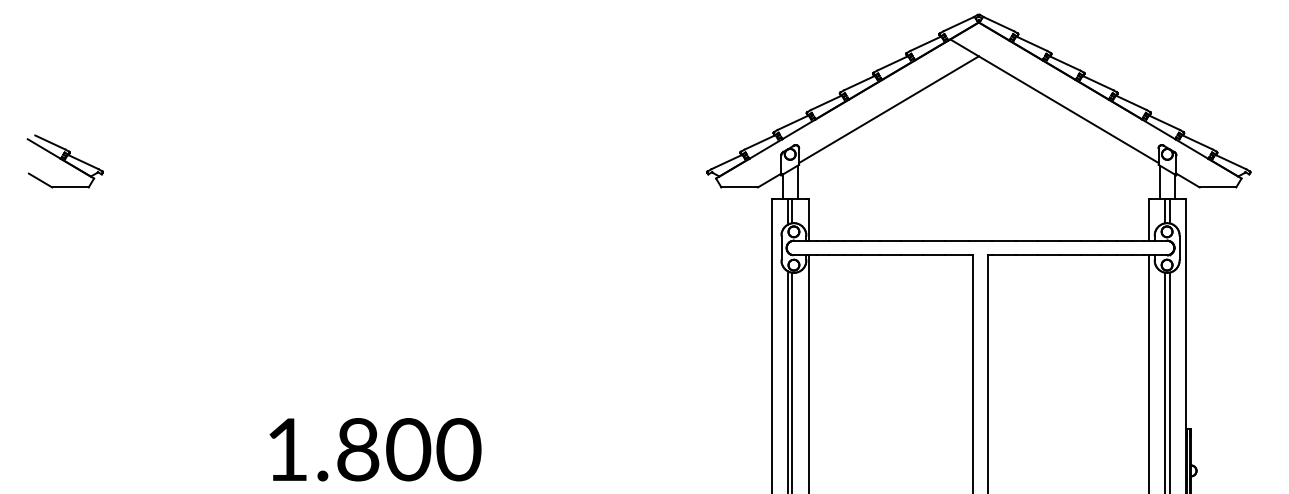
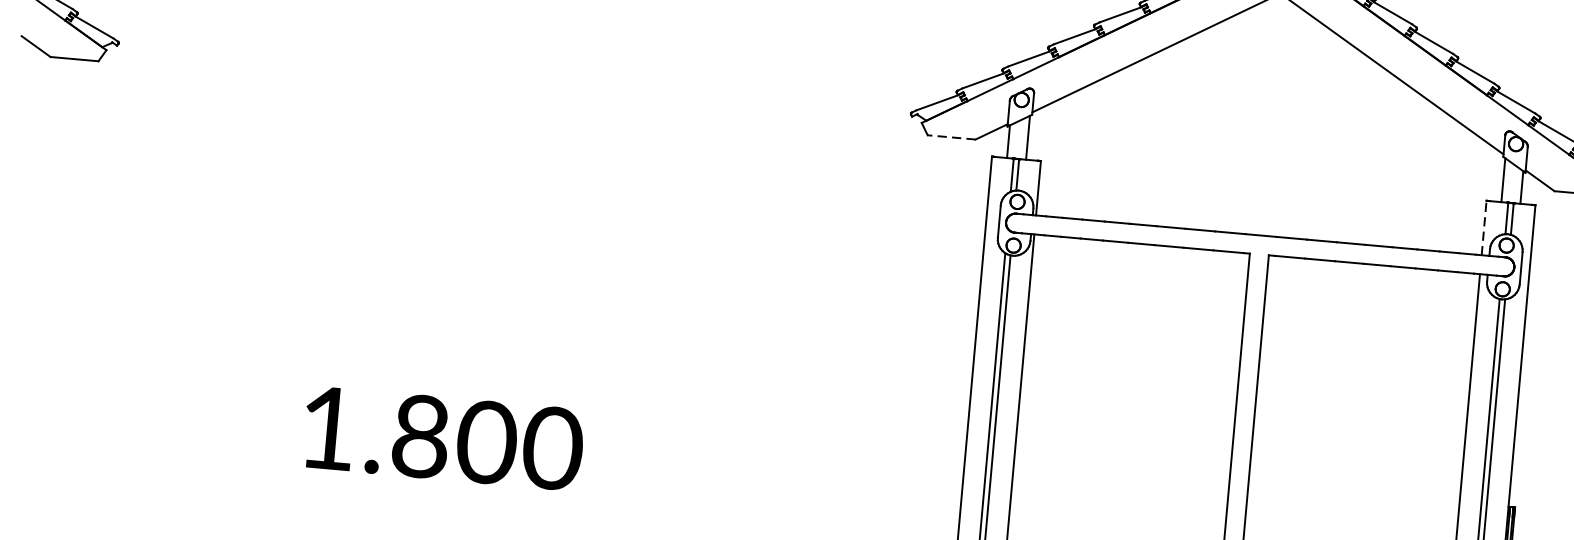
line: (739, 187) -> (951, 137), solid -> dashed
line: (1148, 220) -> (1483, 228), solid -> dashed

